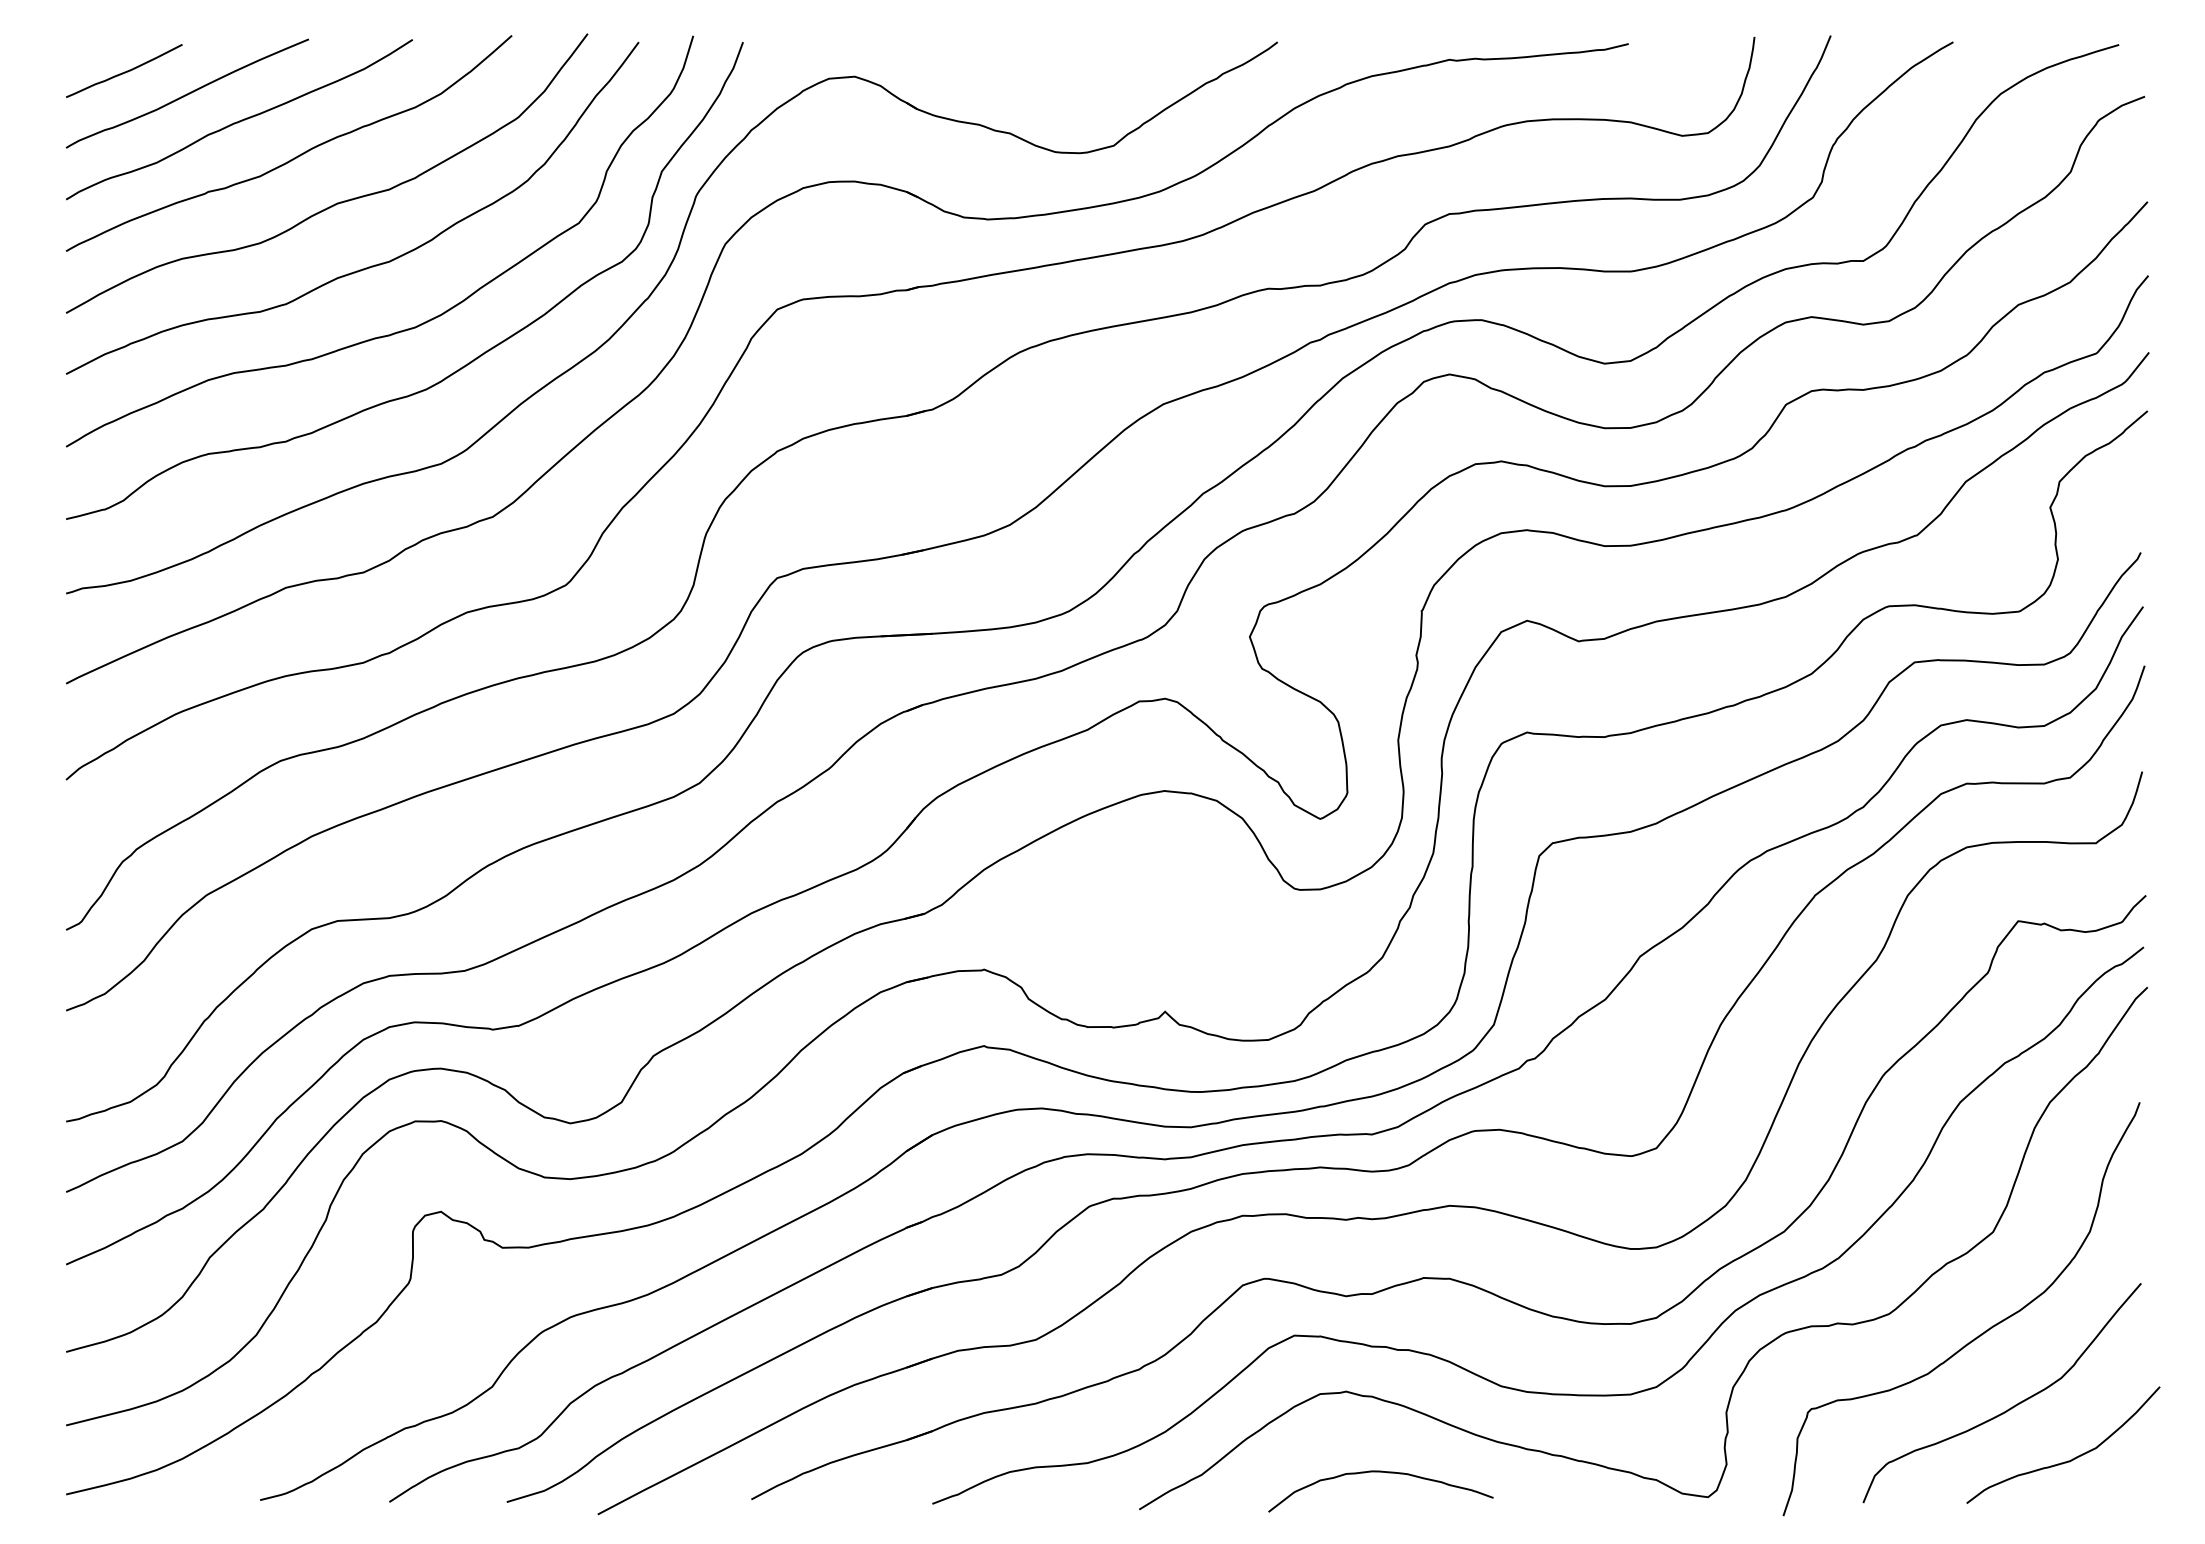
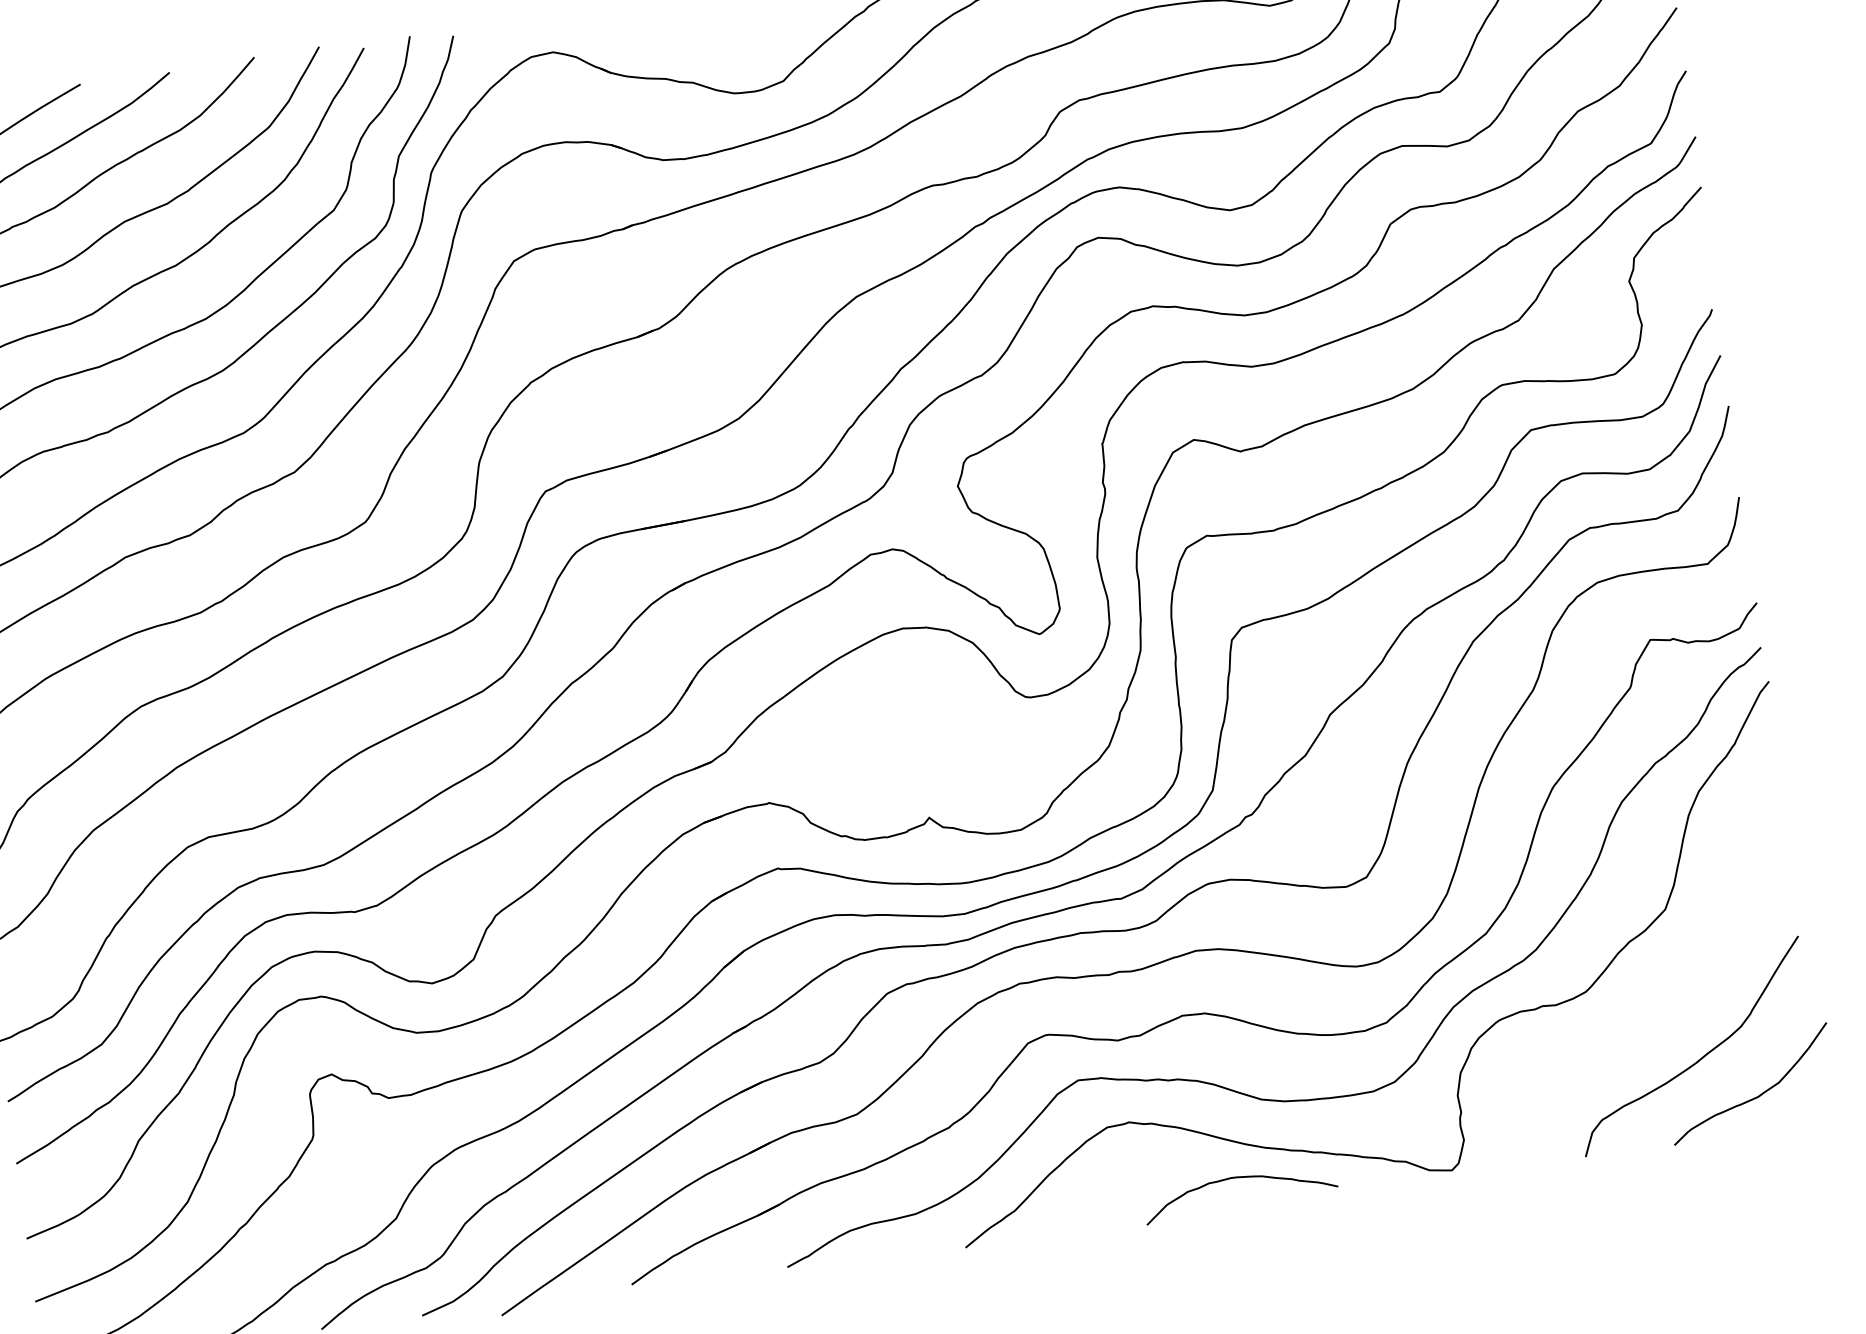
curve: (1978, 1335) -> (1664, 999), removed
curve: (1380, 1472) -> (1238, 1178), moved

